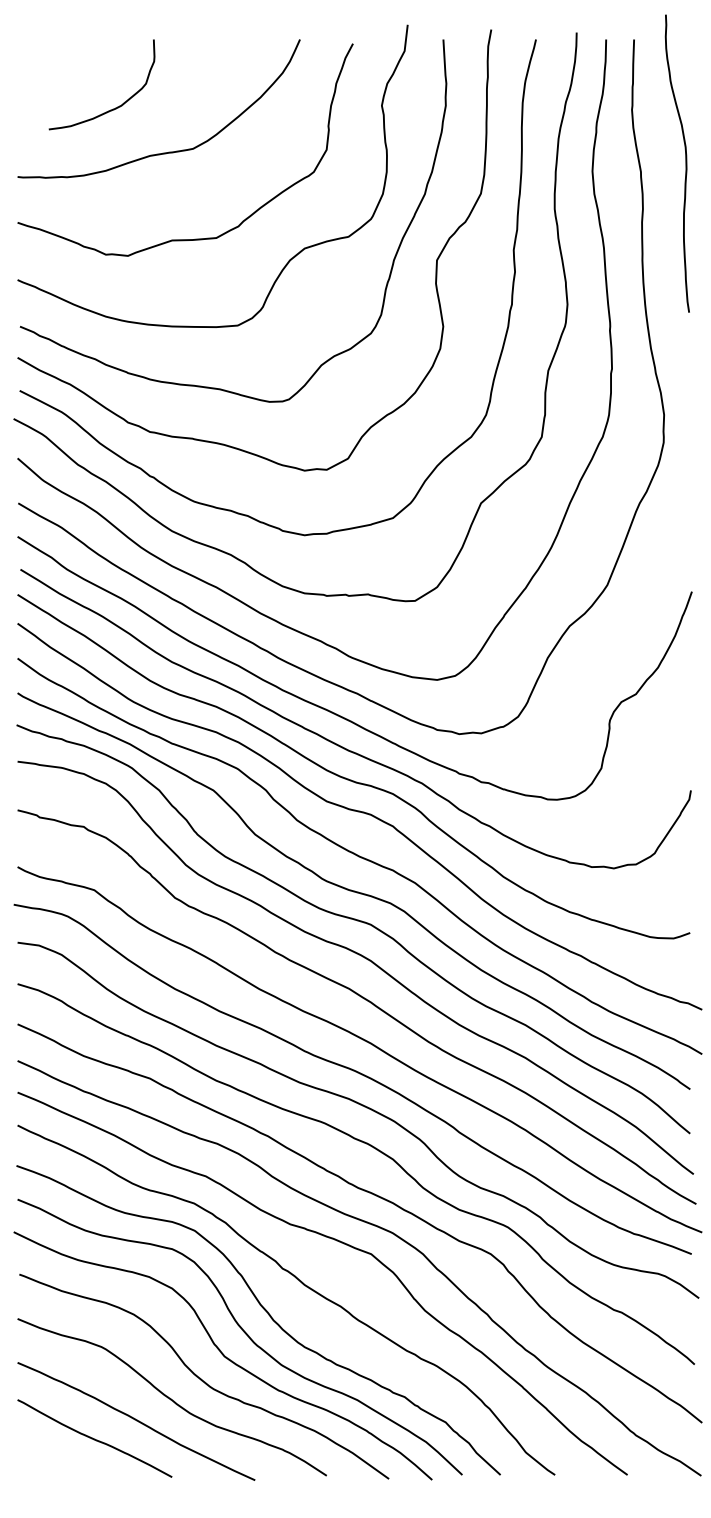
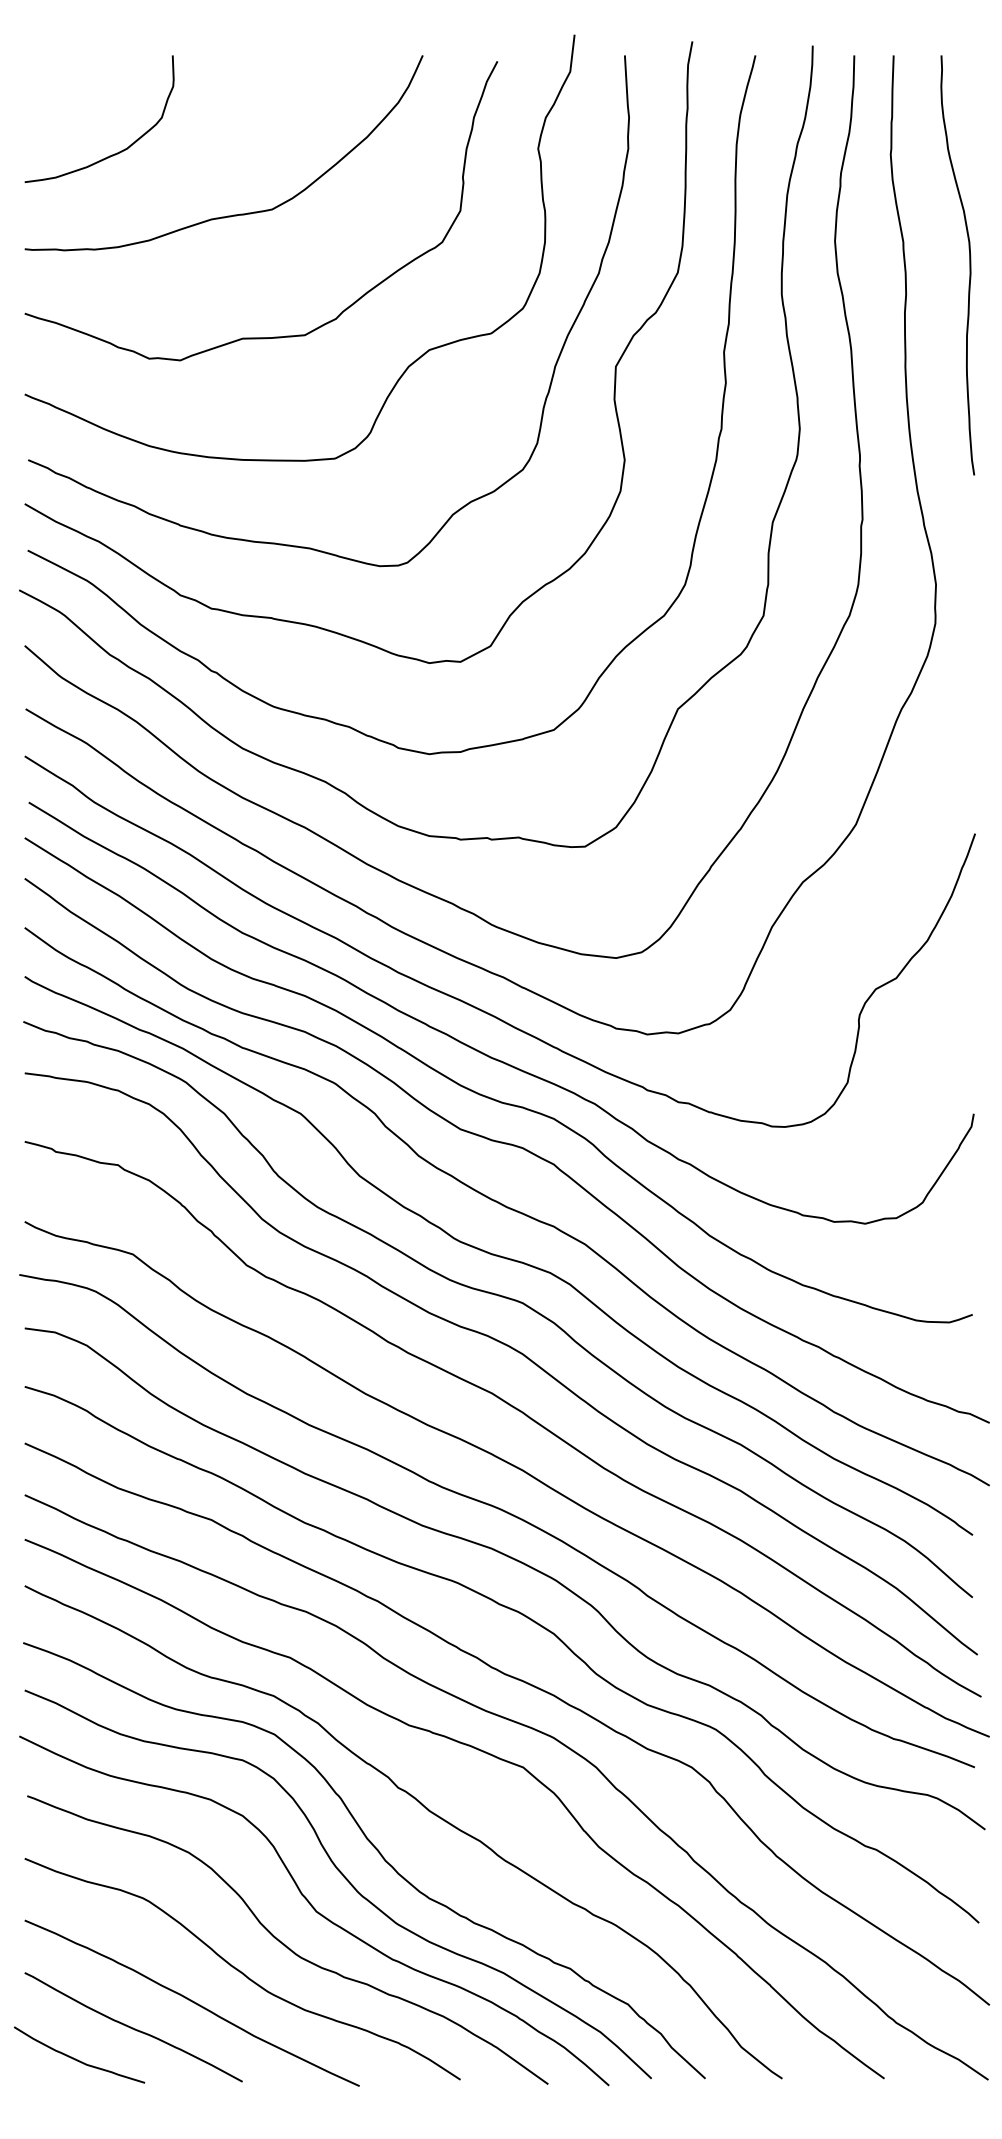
curve: (112, 109) -> (114, 153), moved
curve: (685, 163) -> (969, 265), moved
curve: (55, 1461) -> (78, 2059), added

